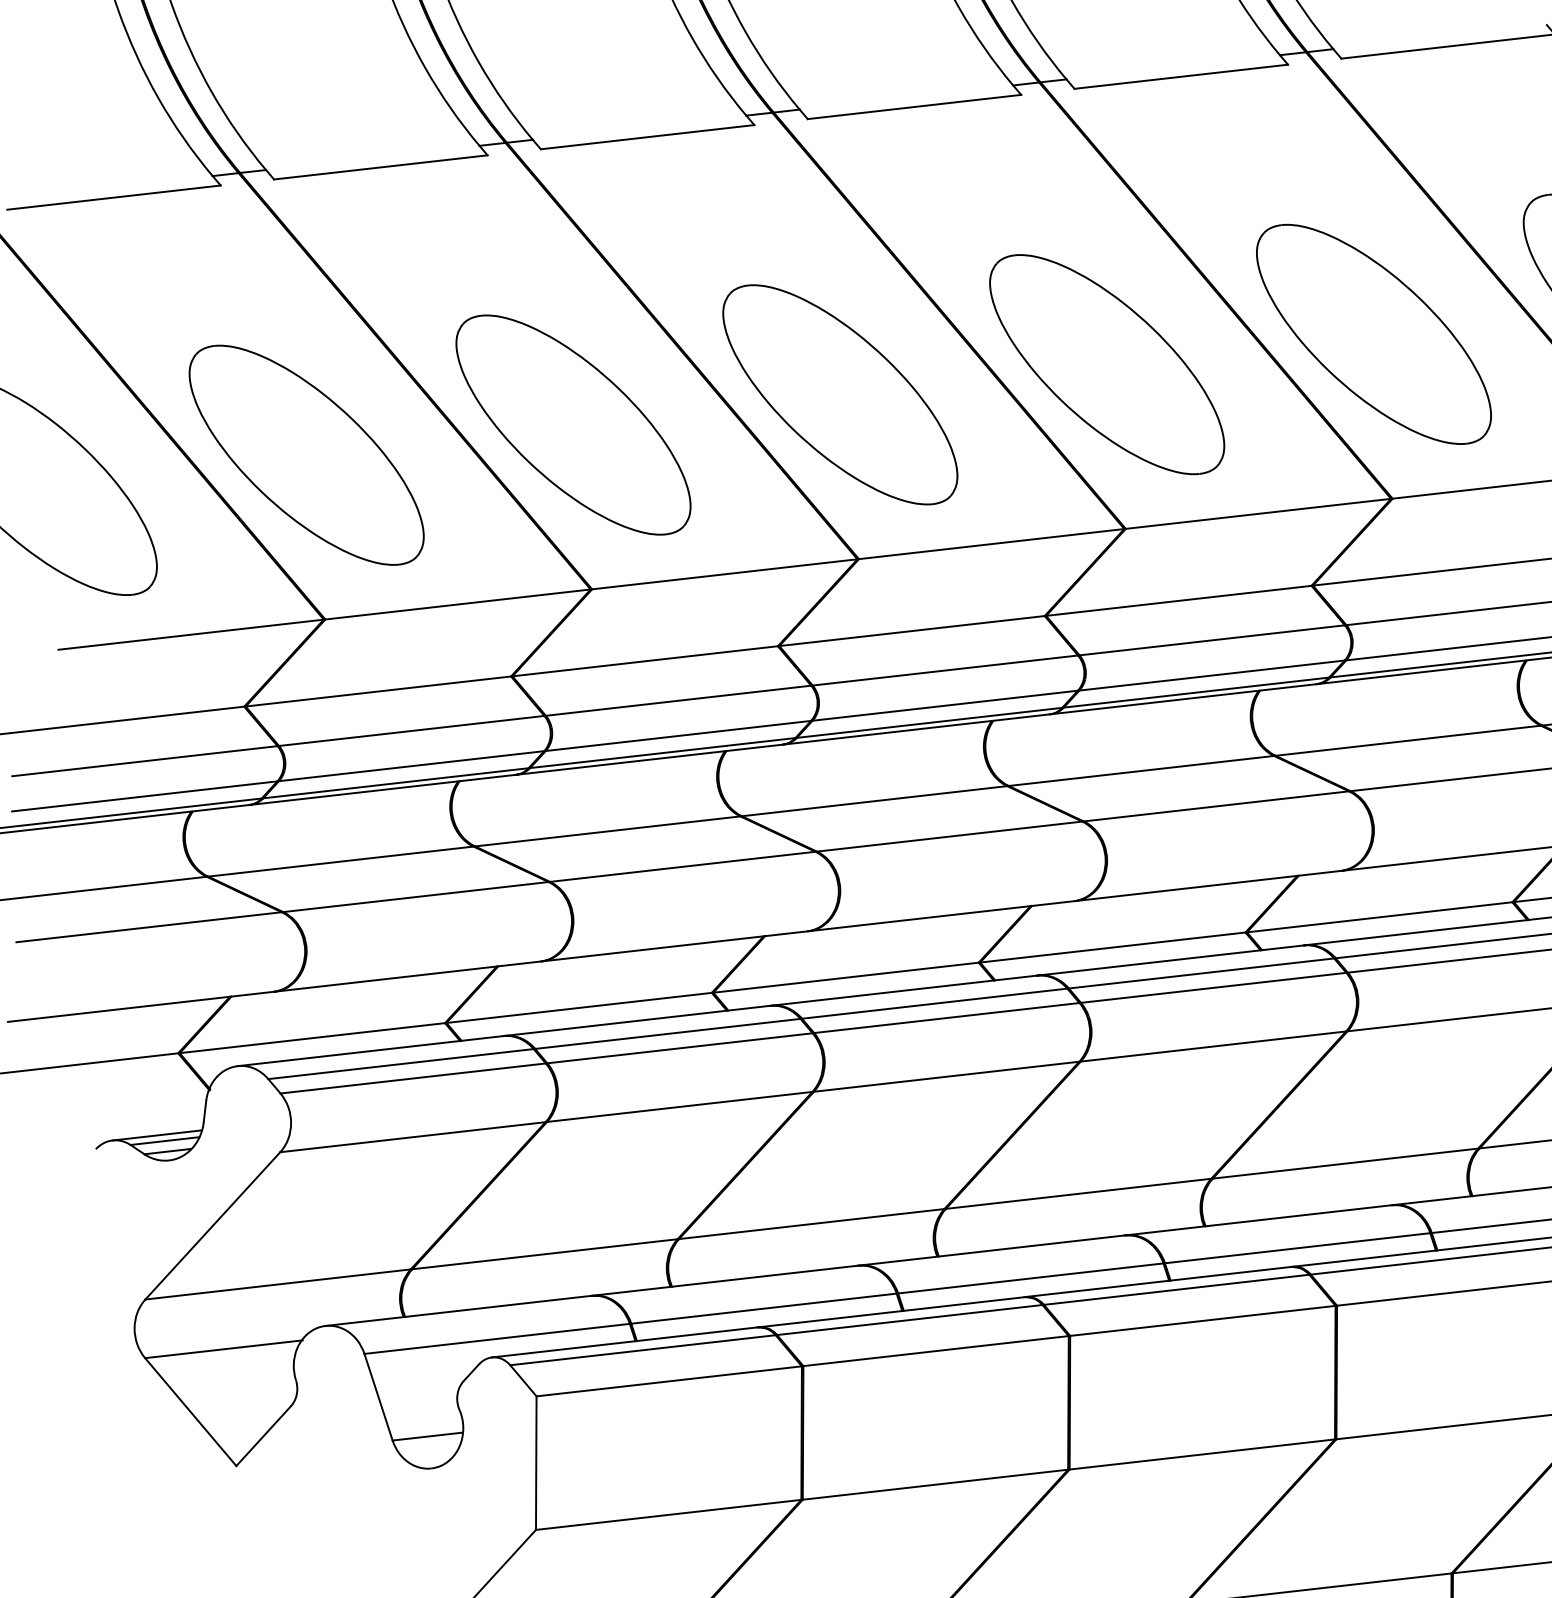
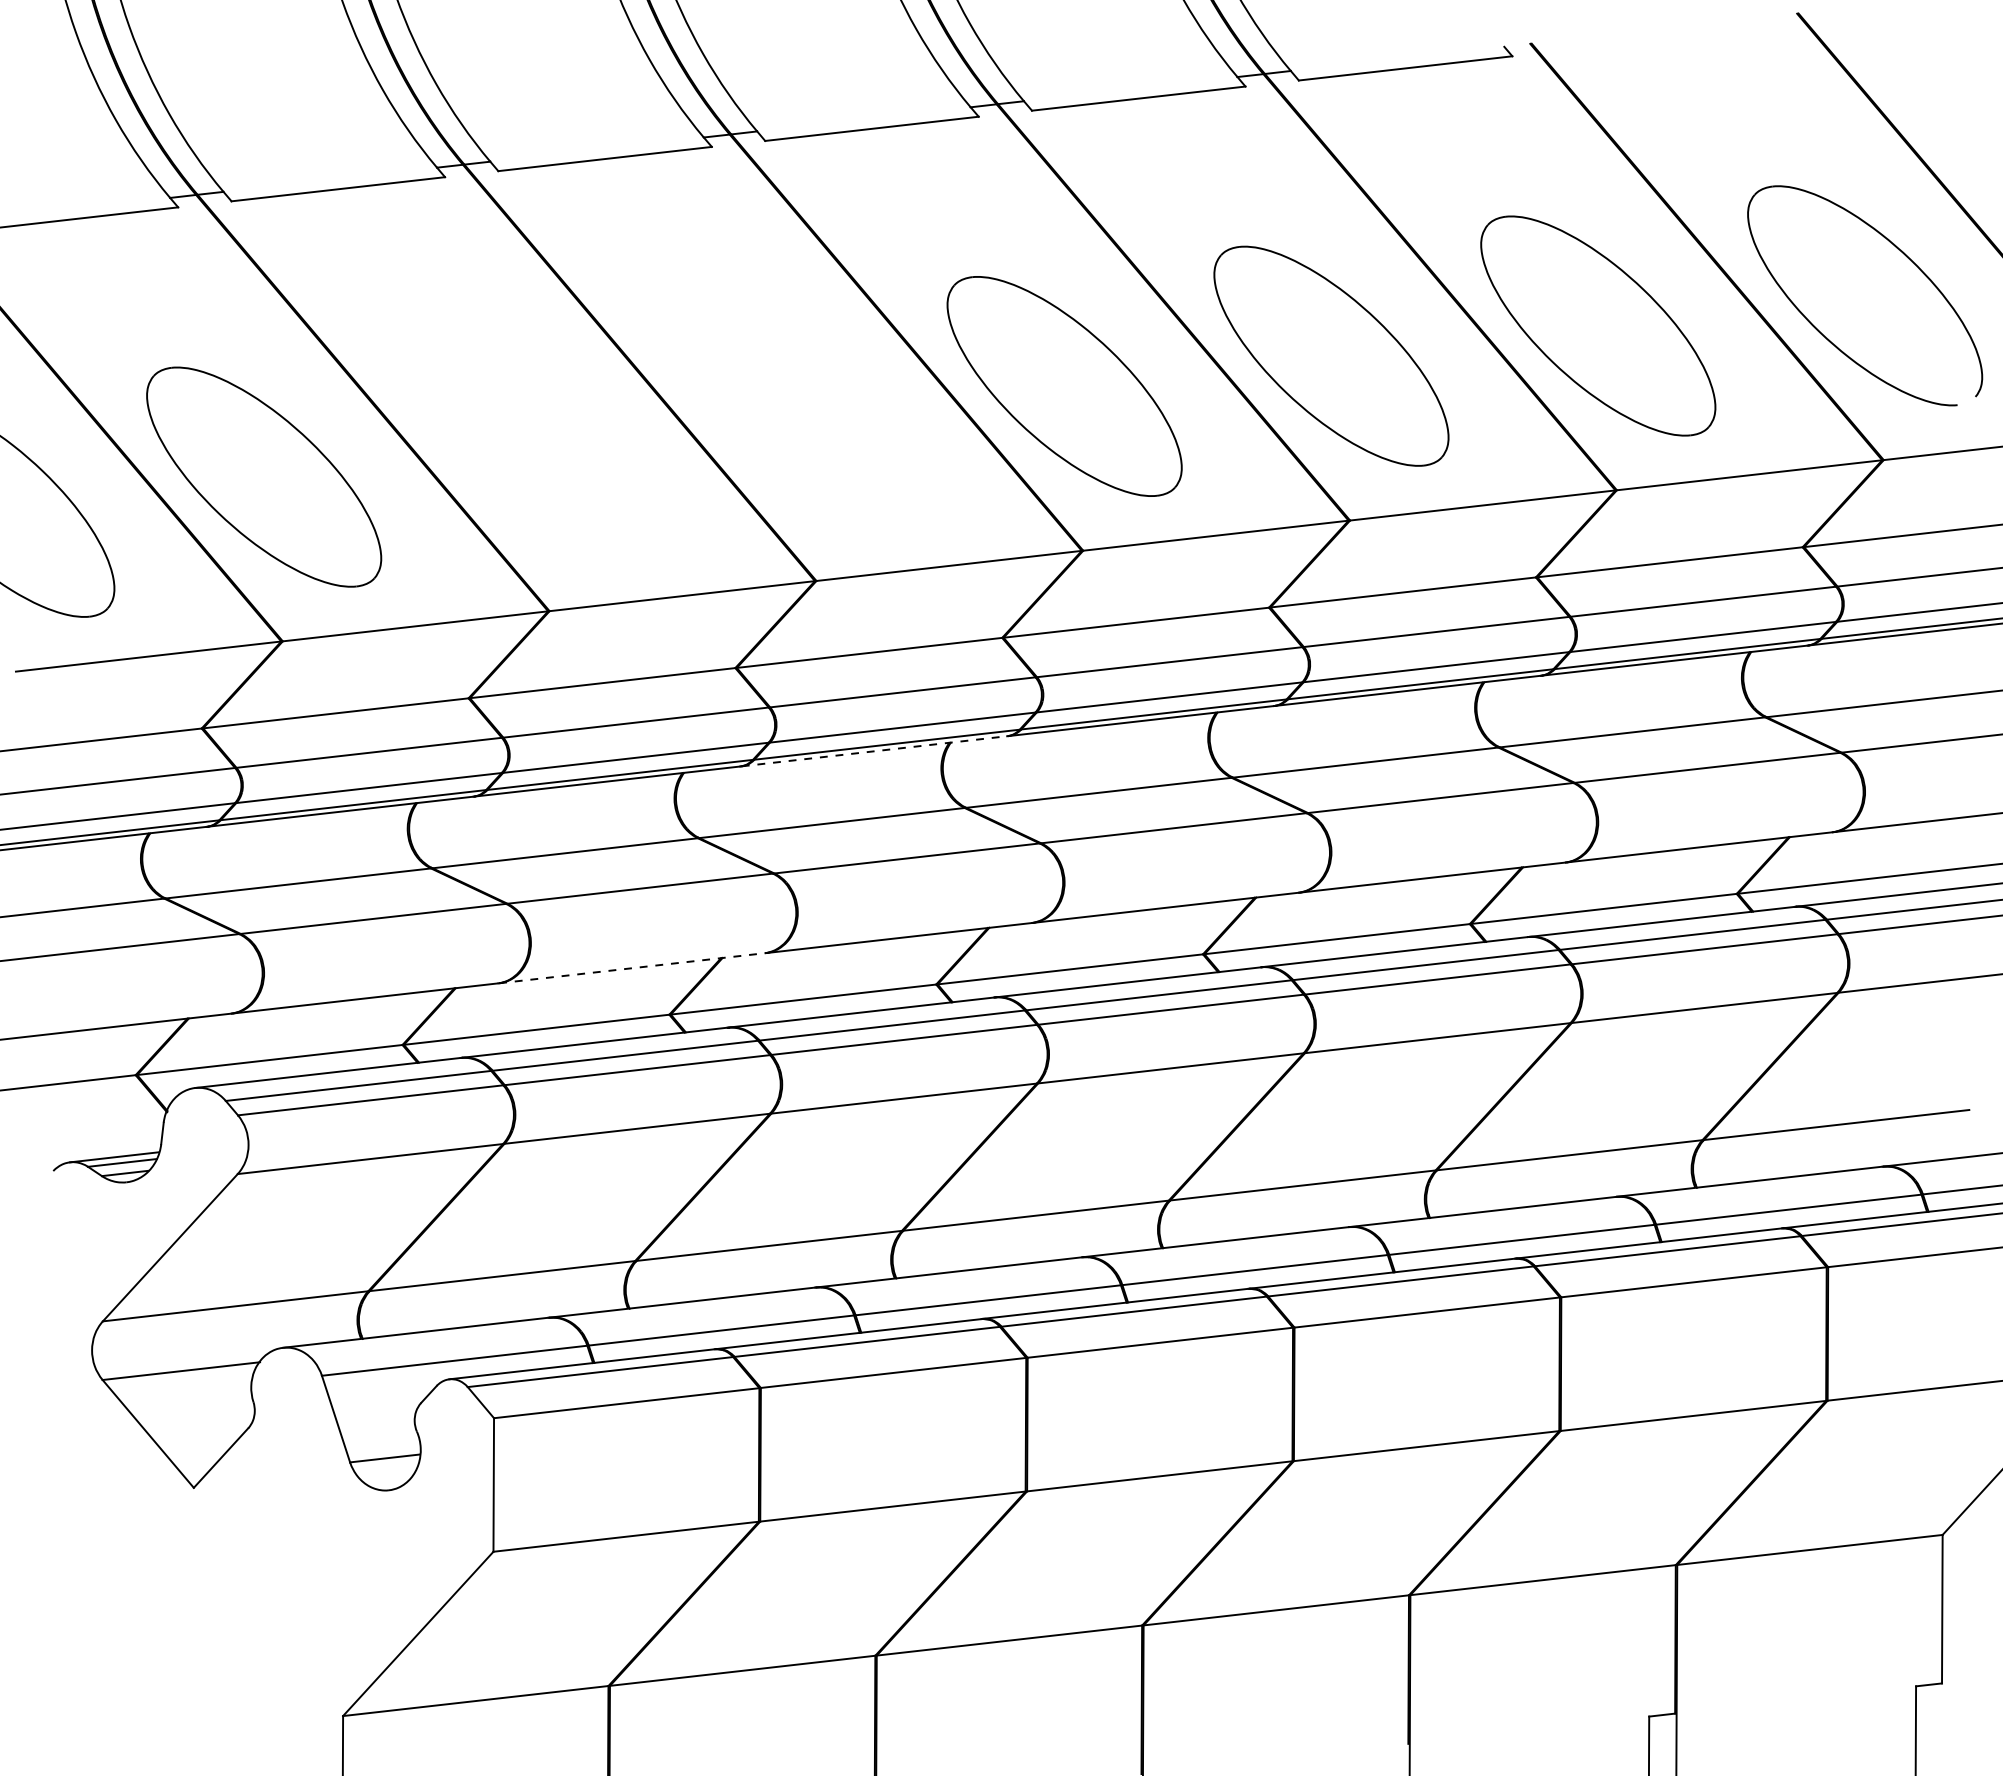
part: (840, 394) -> (797, 416), removed
part: (573, 424) -> (530, 446), removed
line: (917, 729) -> (874, 751), solid -> dashed
line: (674, 946) -> (631, 968), solid -> dashed

